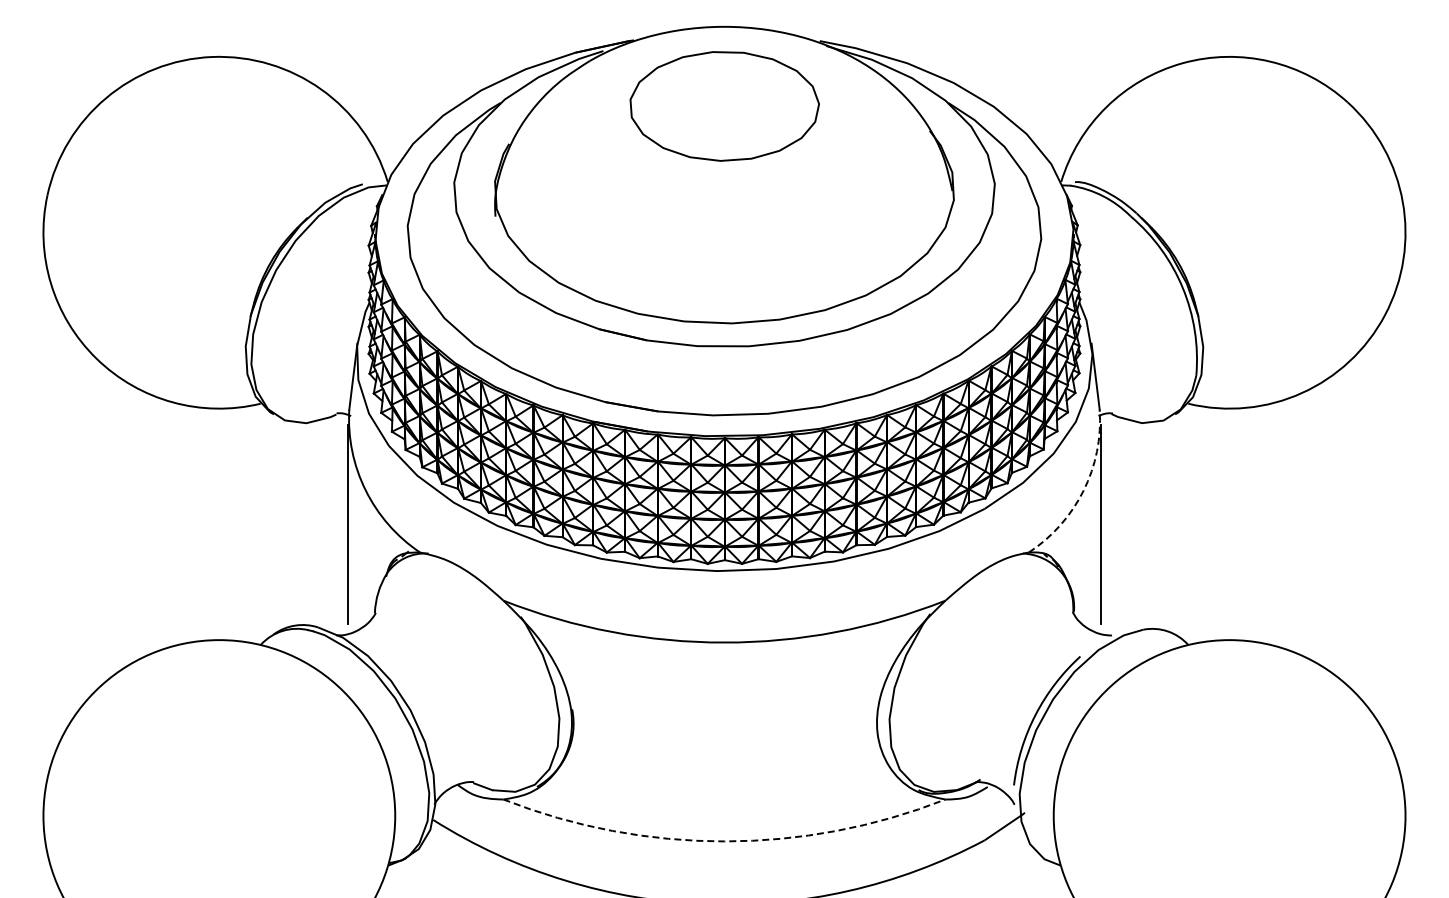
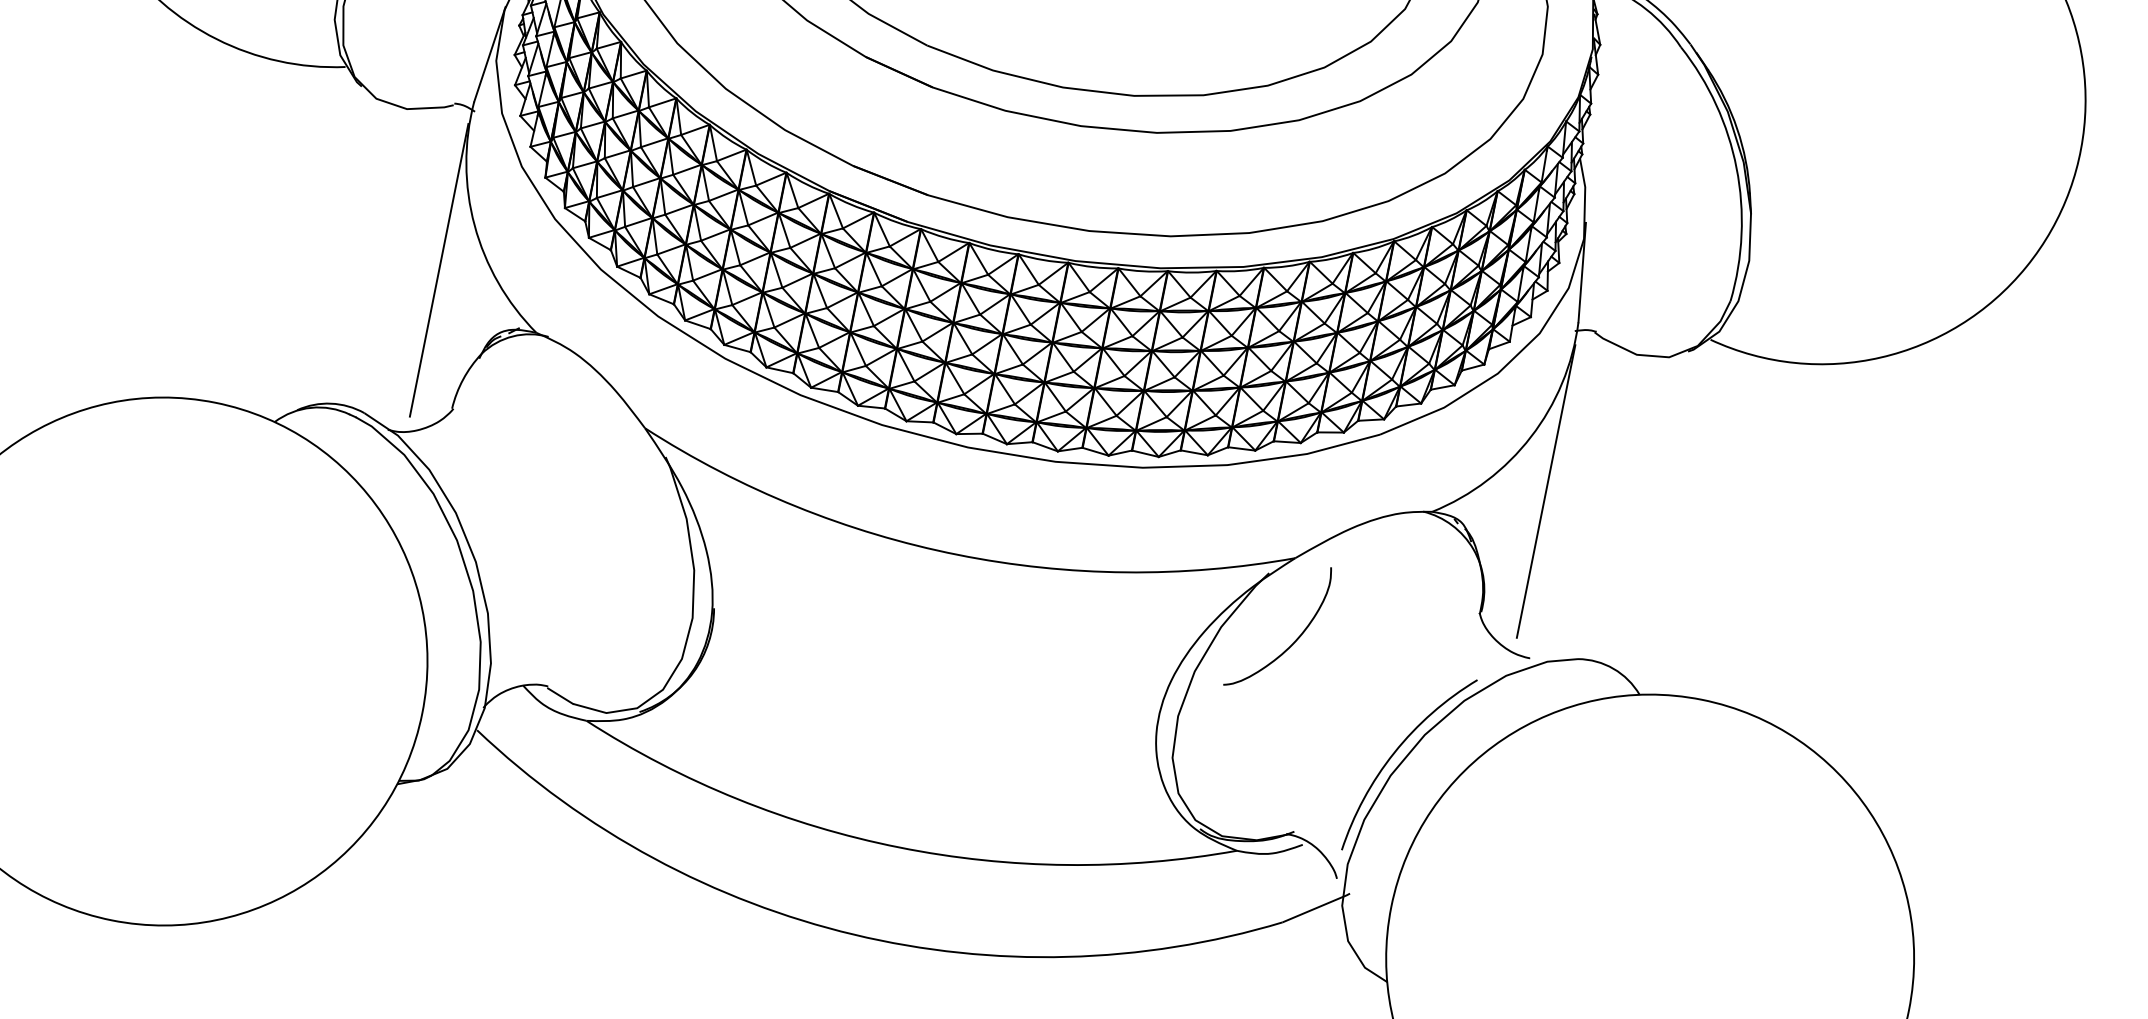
arc: (1083, 490) -> (1530, 436), dashed -> solid
curve: (955, 654) -> (1294, 640), added
arc: (724, 841) -> (899, 847), dashed -> solid

